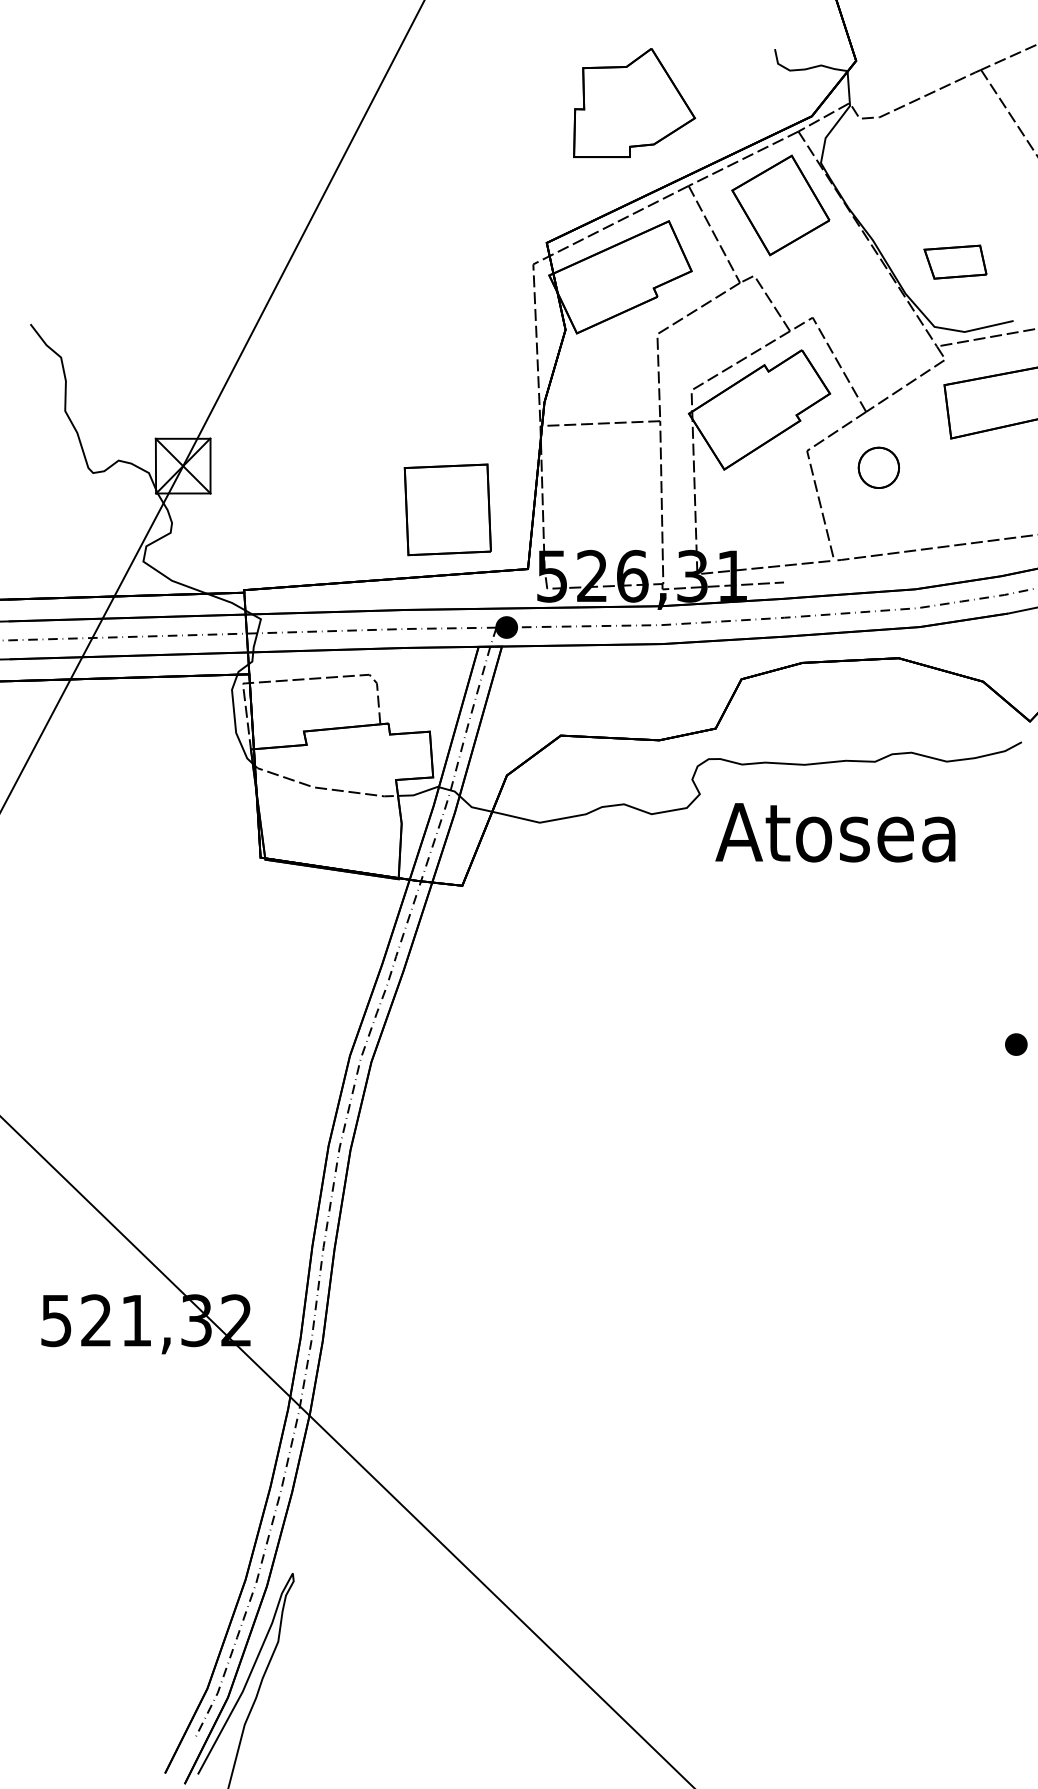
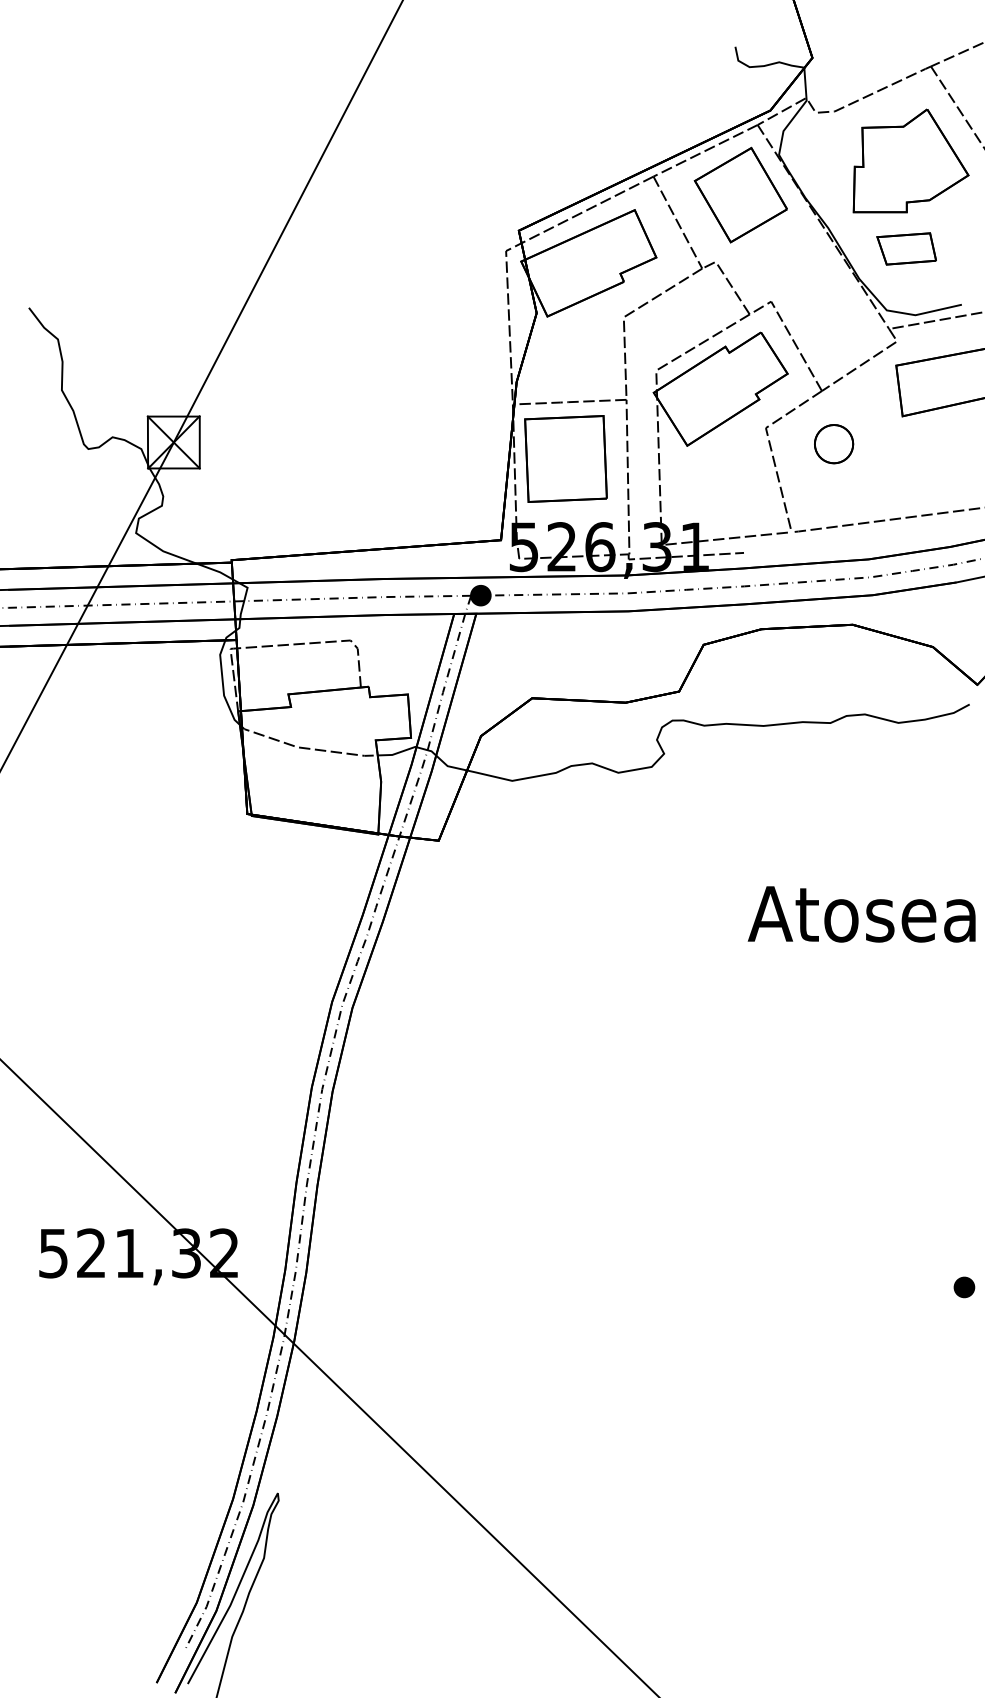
part: (633, 102) -> (910, 160), moved
part: (447, 509) -> (565, 458), moved
text: (835, 832) -> (861, 914), moved
part: (1016, 1044) -> (964, 1287), moved

